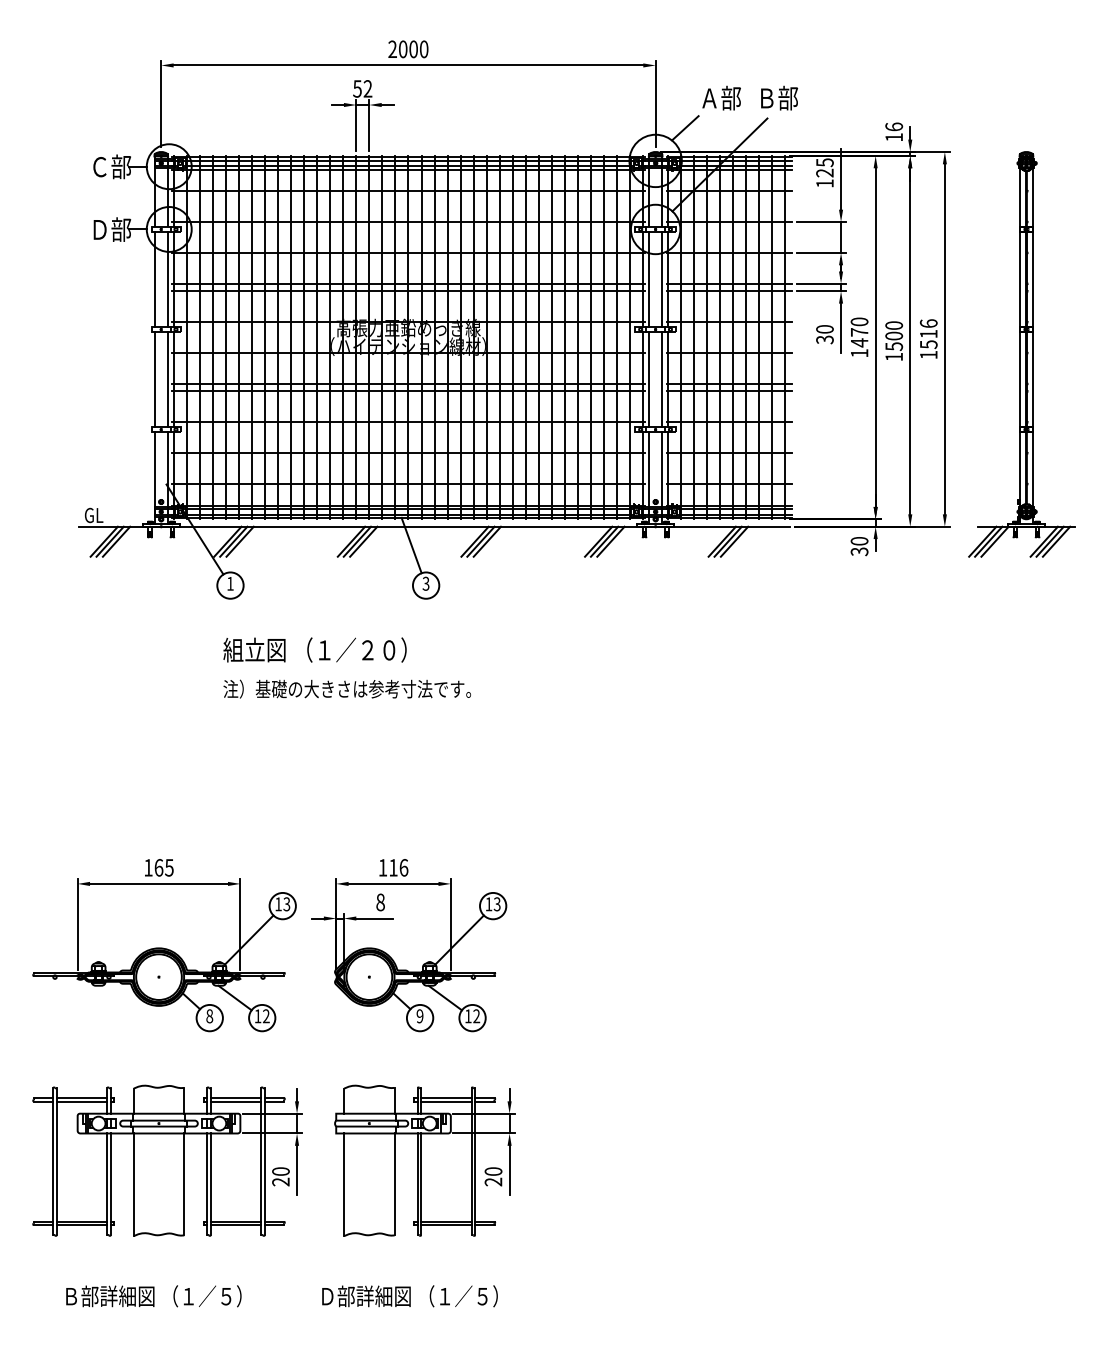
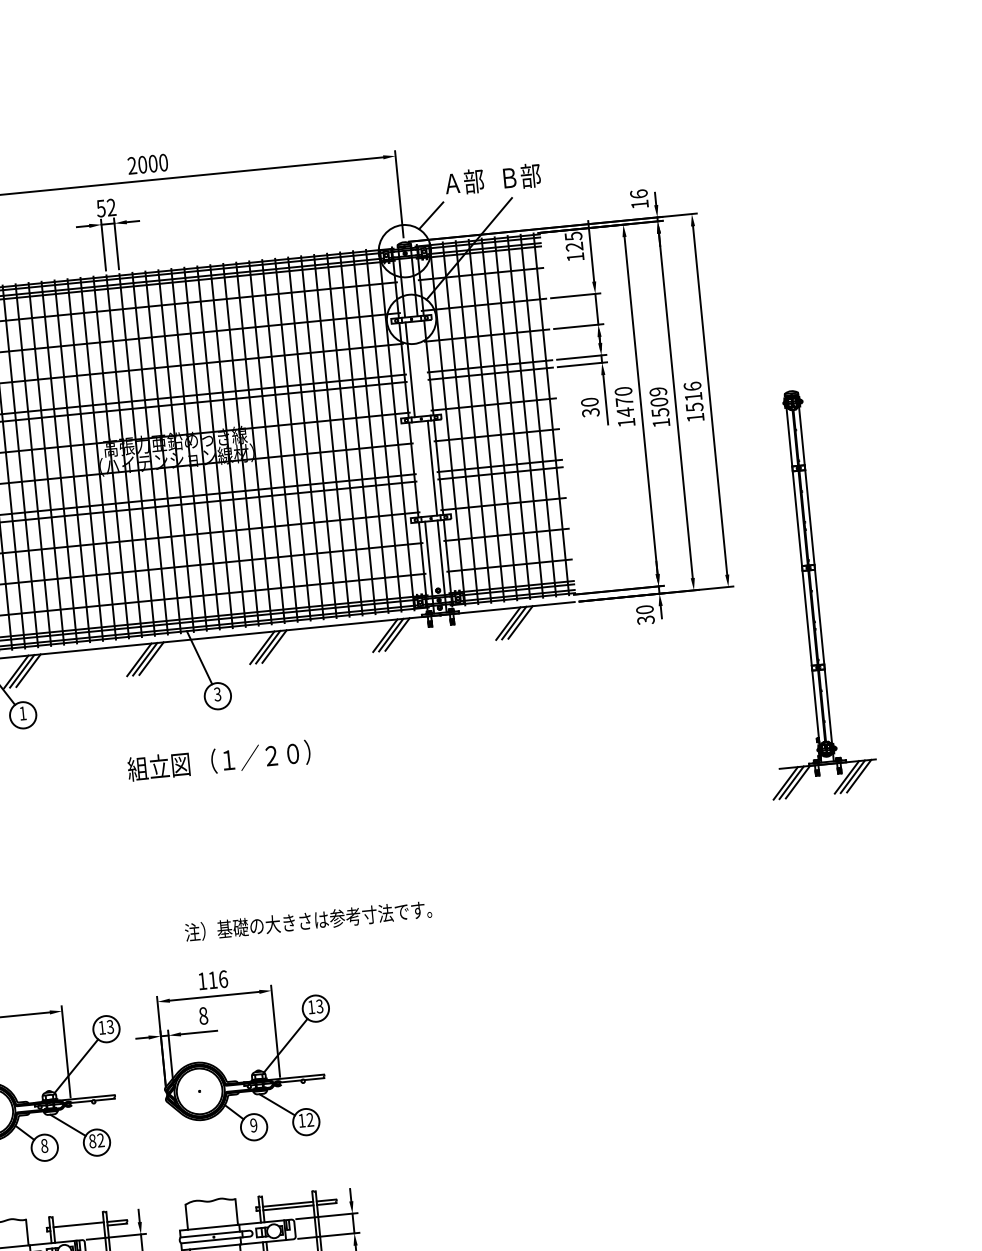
line: (661, 279) -> (422, 368), removed
text: (893, 325) -> (657, 391), 1500 -> 1509
part: (1021, 354) -> (806, 593), moved
line: (649, 379) -> (420, 469), removed
text: (314, 649) -> (218, 760), moved
text: (346, 688) -> (307, 920), moved
text: (257, 1016) -> (92, 1141), 12 -> 82
line: (235, 1101) -> (78, 1228), removed

